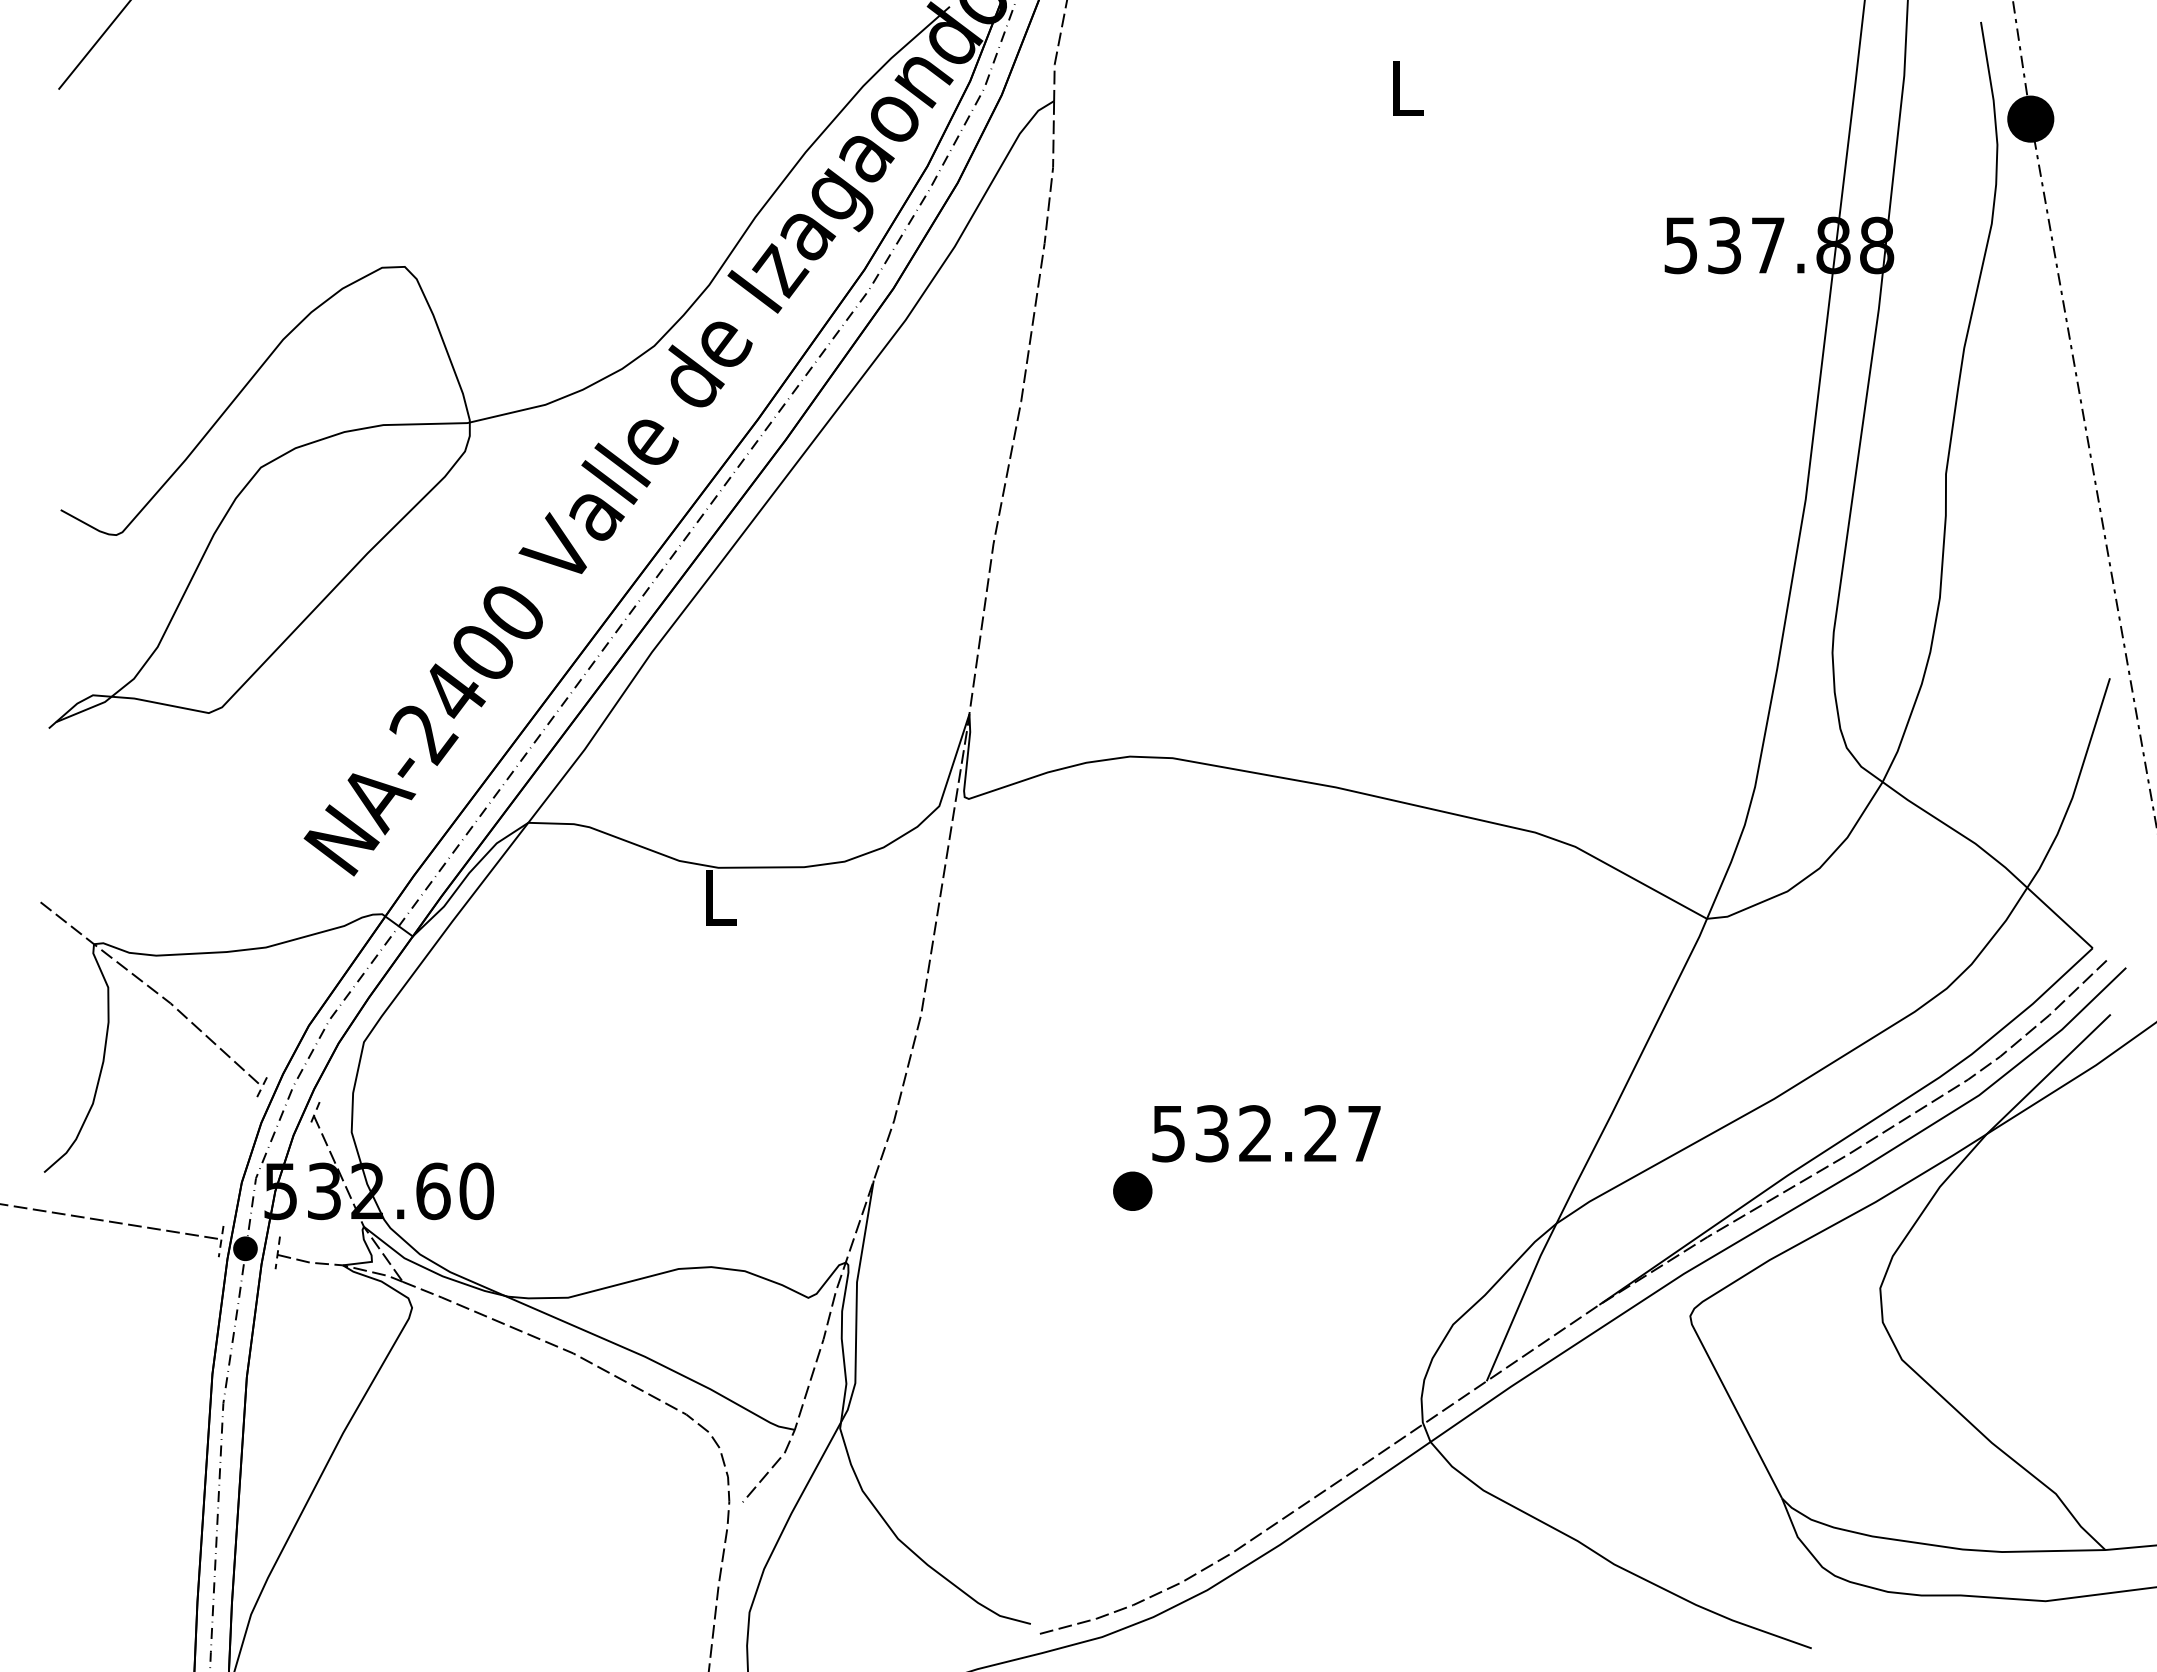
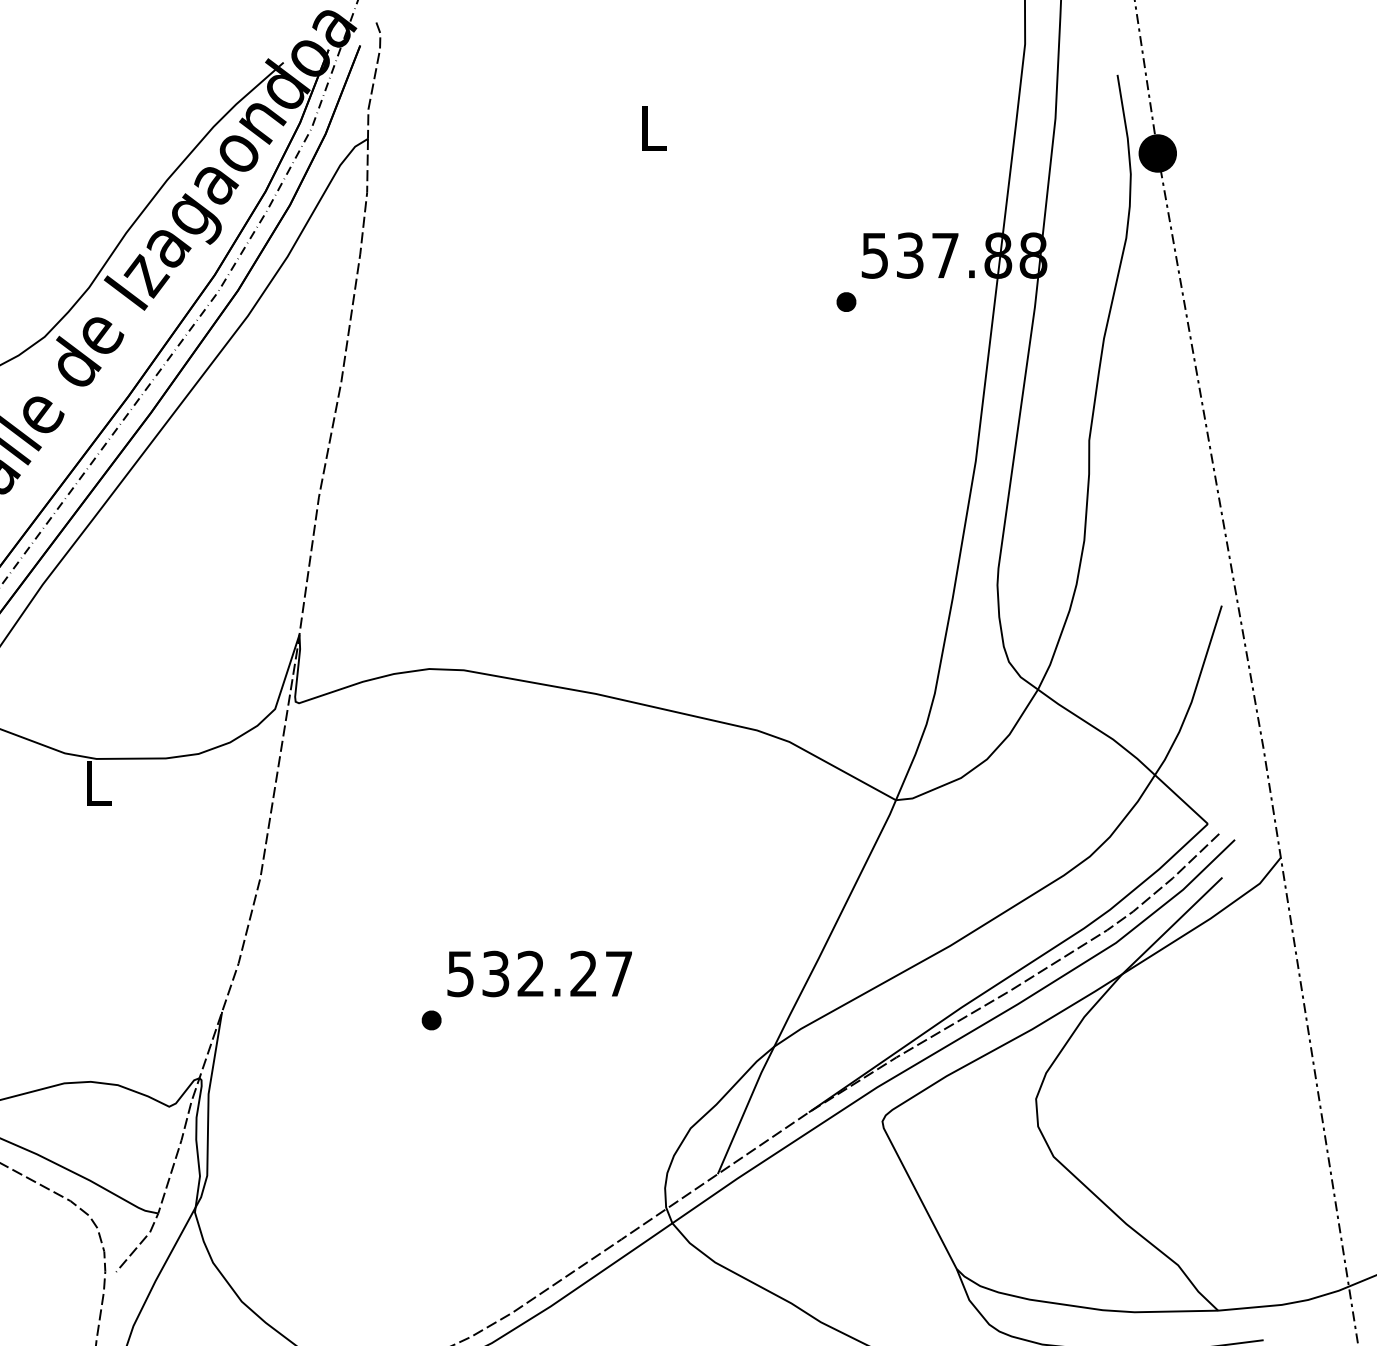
part: (1645, 302) -> (846, 301), added
part: (1132, 1190) -> (431, 1019), size x0.62

